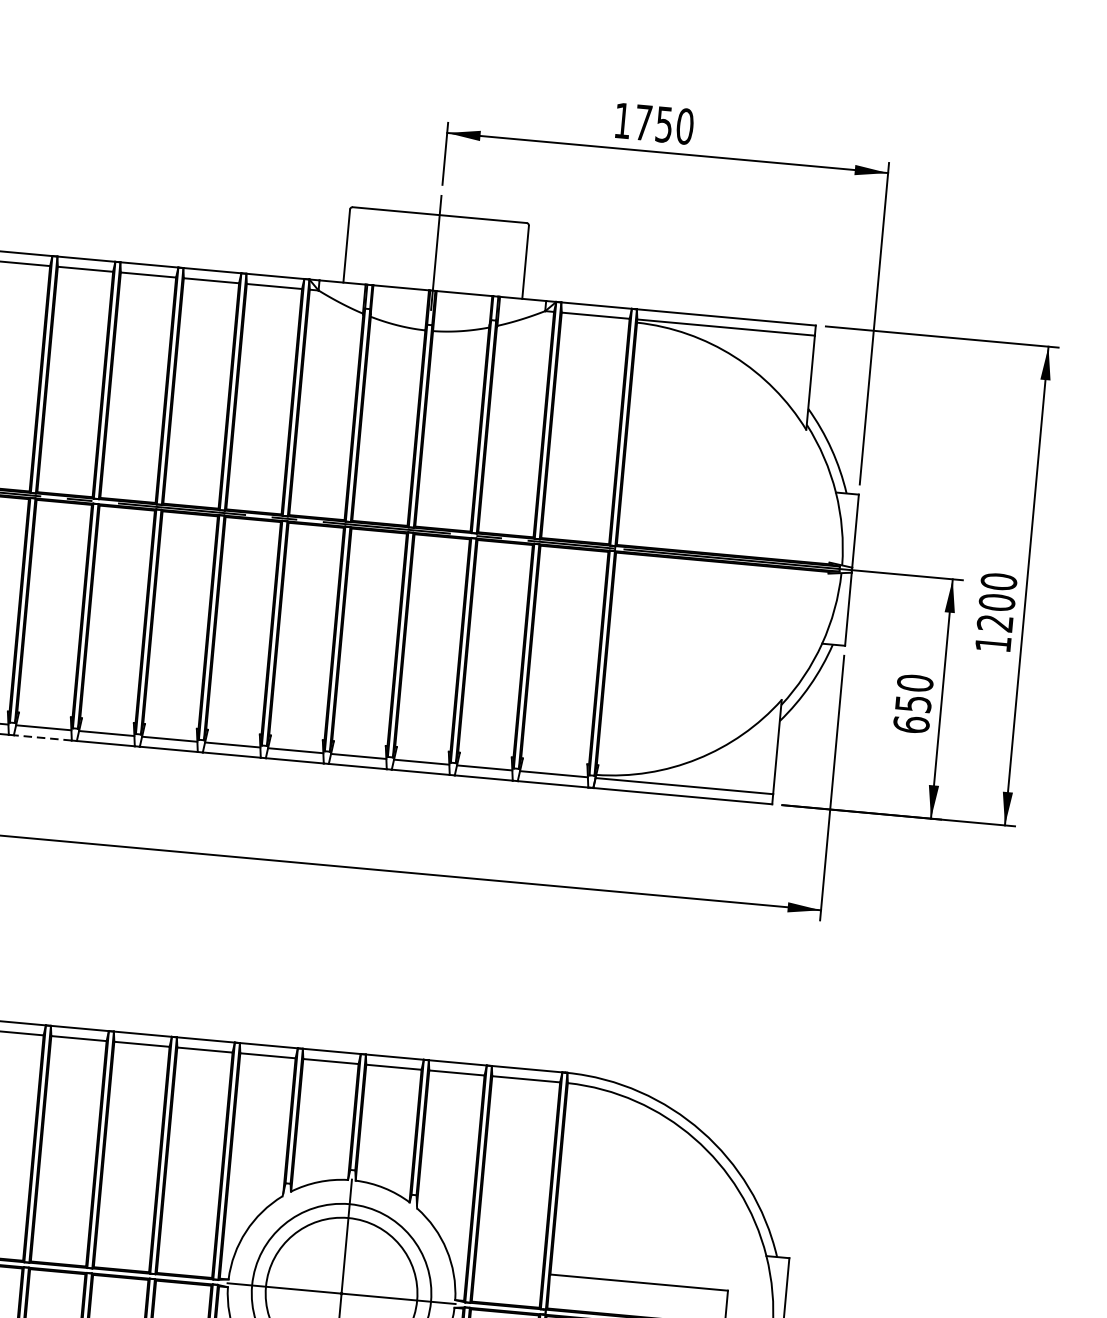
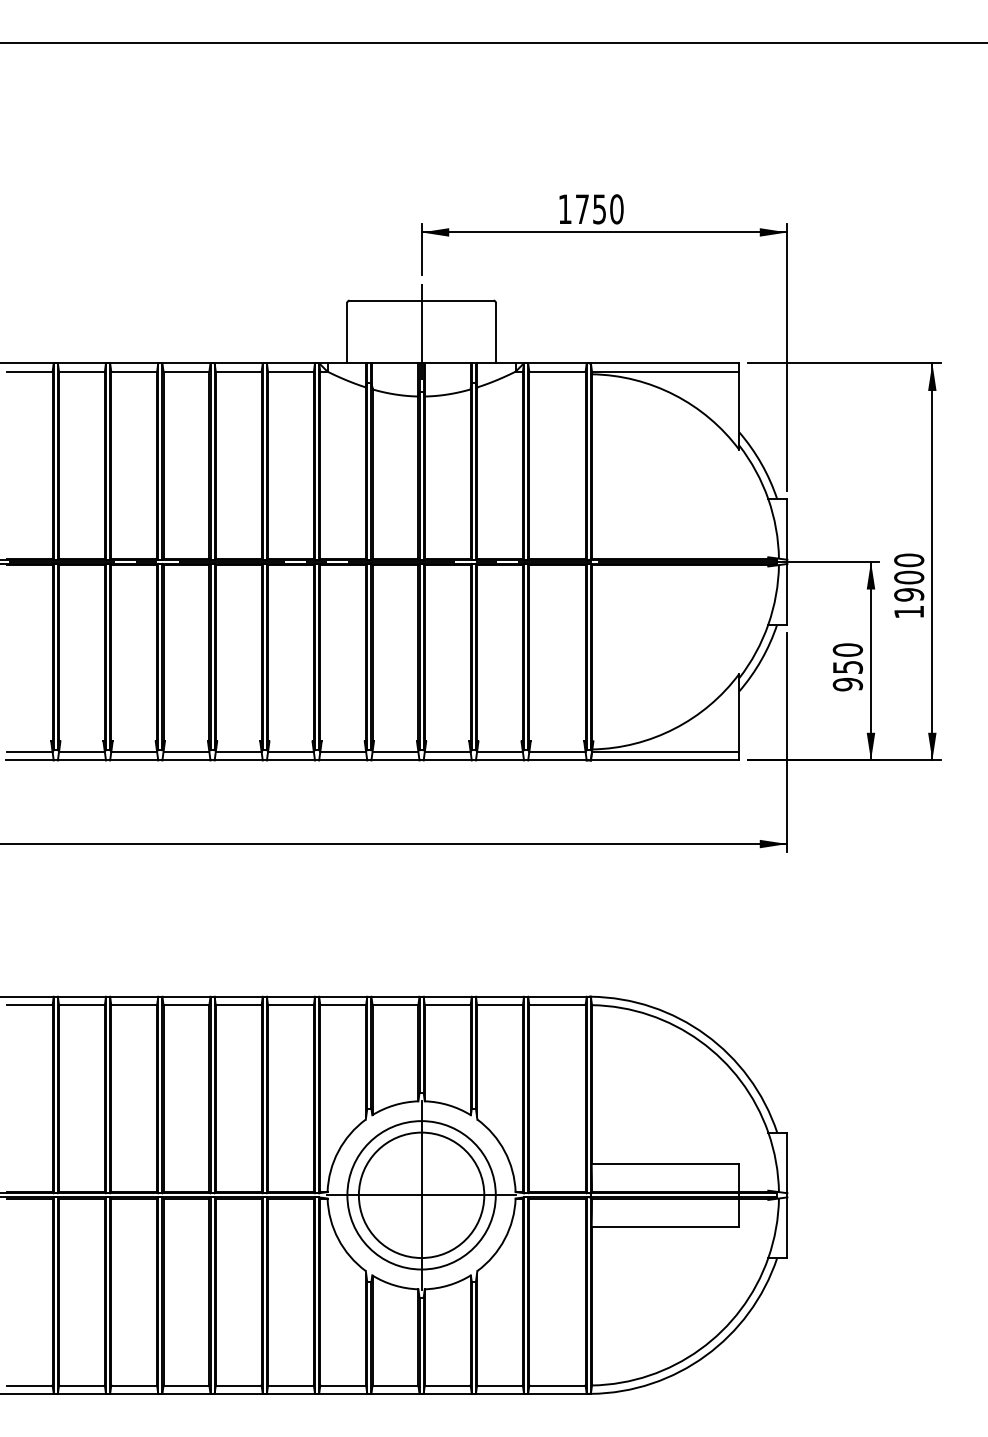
text: (995, 622) -> (909, 594), 1200 -> 1900
text: (910, 724) -> (847, 684), 650 -> 950
line: (41, 737) -> (133, 760), dashed -> solid

